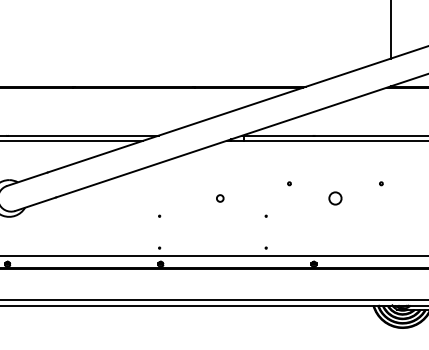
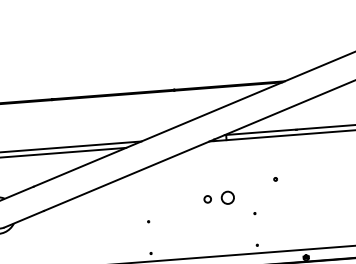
circle: (335, 198) -> (227, 197), moved

